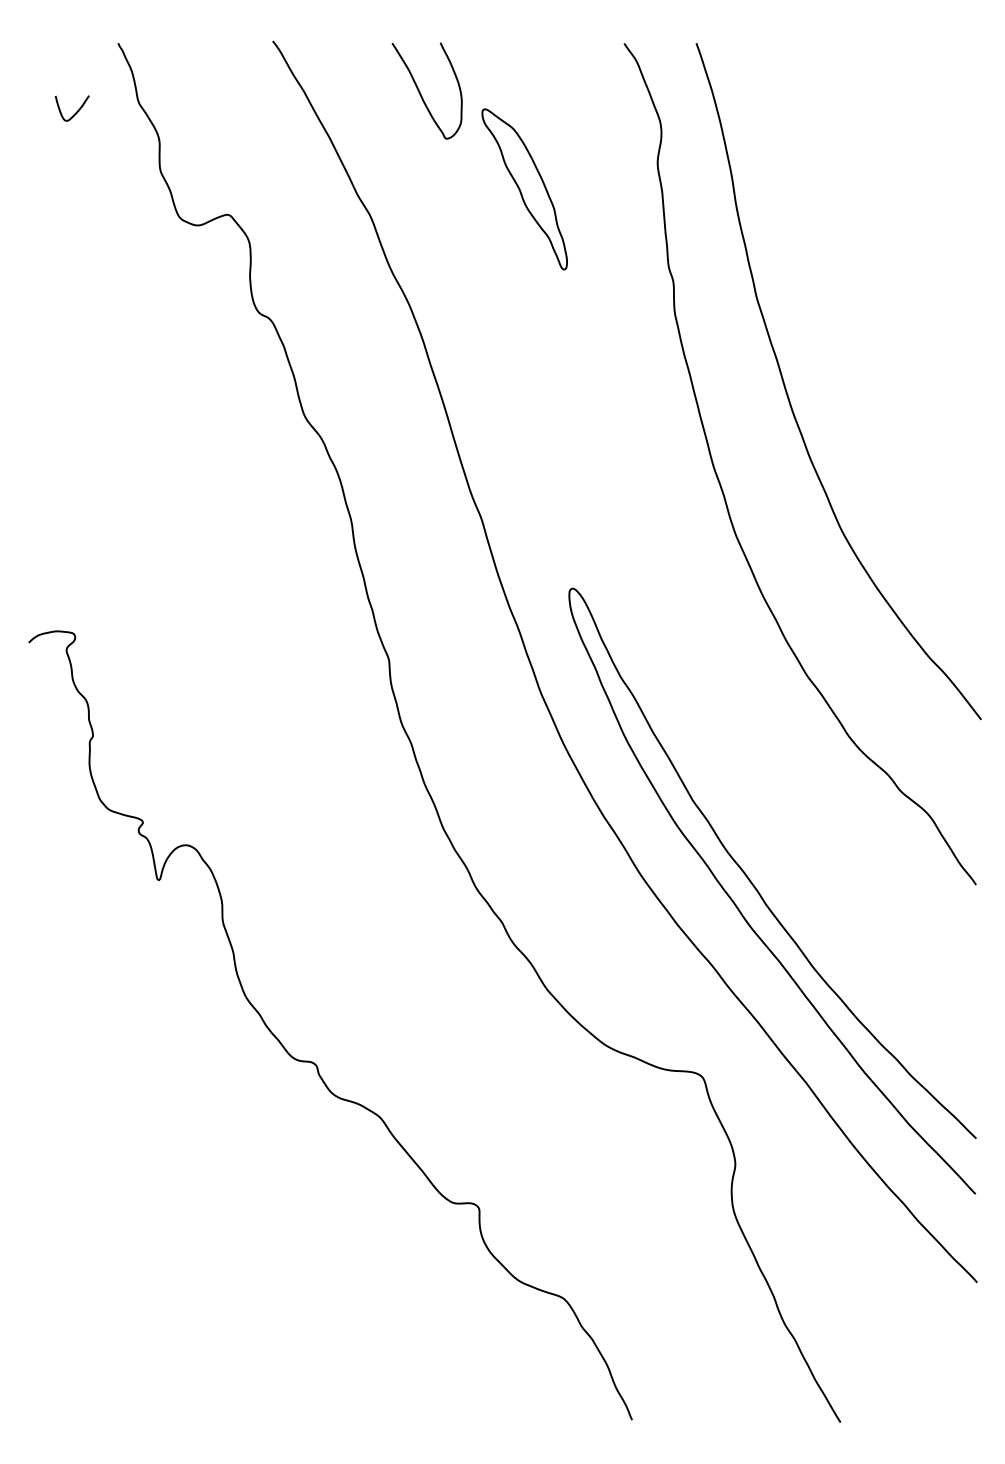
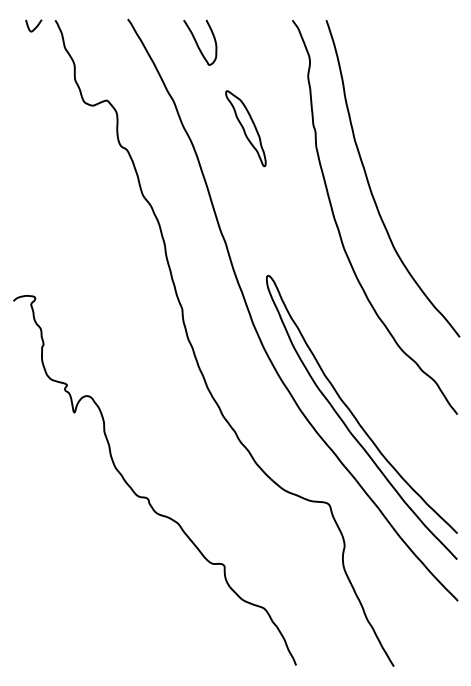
curve: (75, 109) -> (35, 26), moved
part: (523, 188) -> (245, 128), moved

